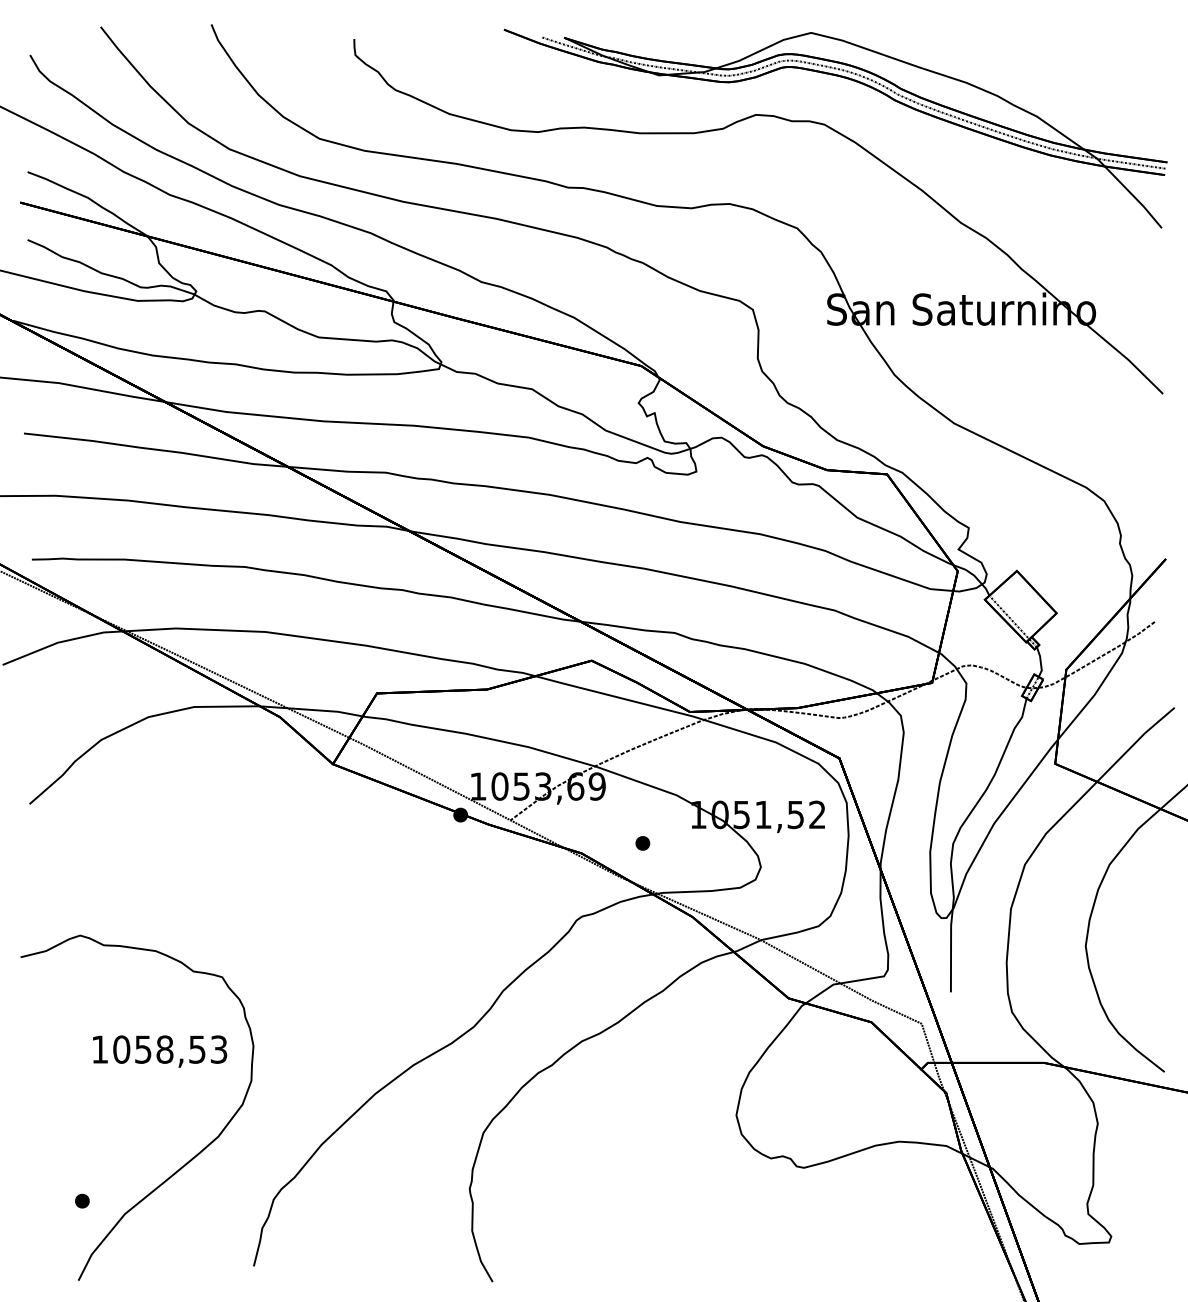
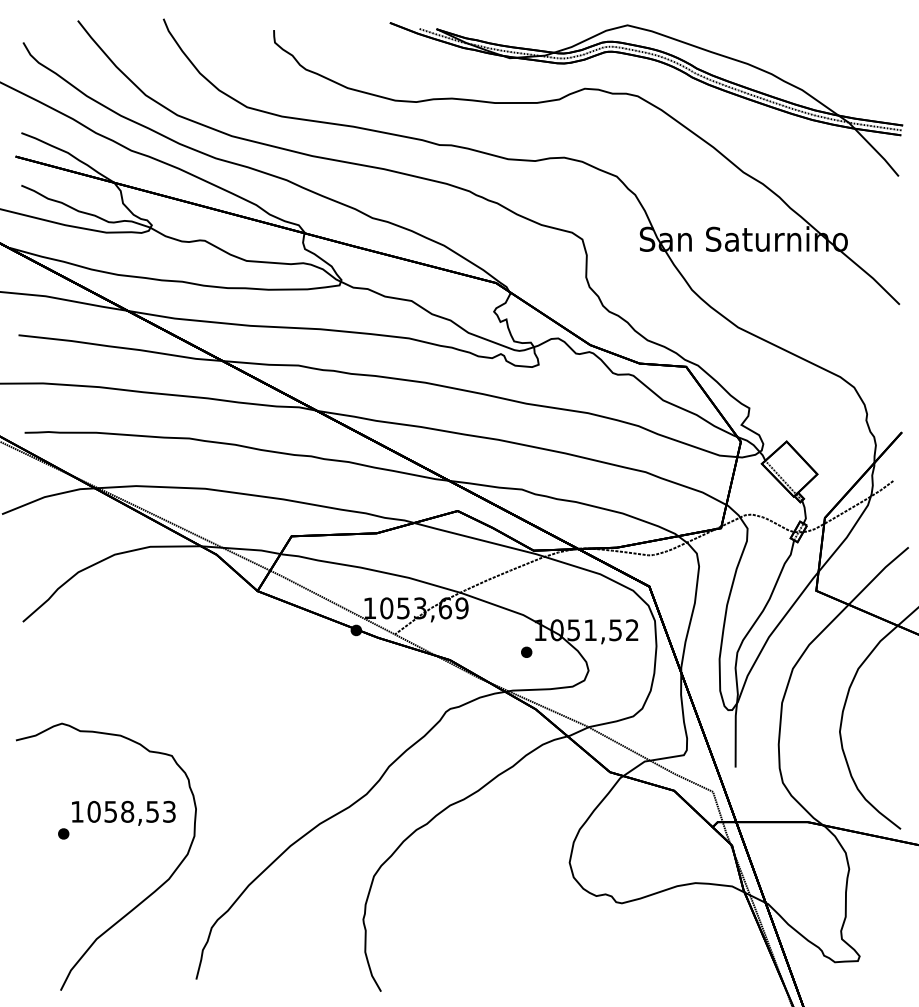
part: (642, 843) -> (526, 652), moved
part: (82, 1200) -> (63, 833), moved

